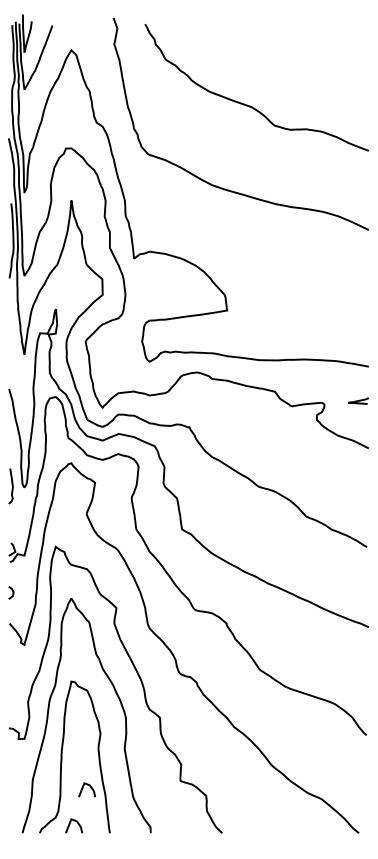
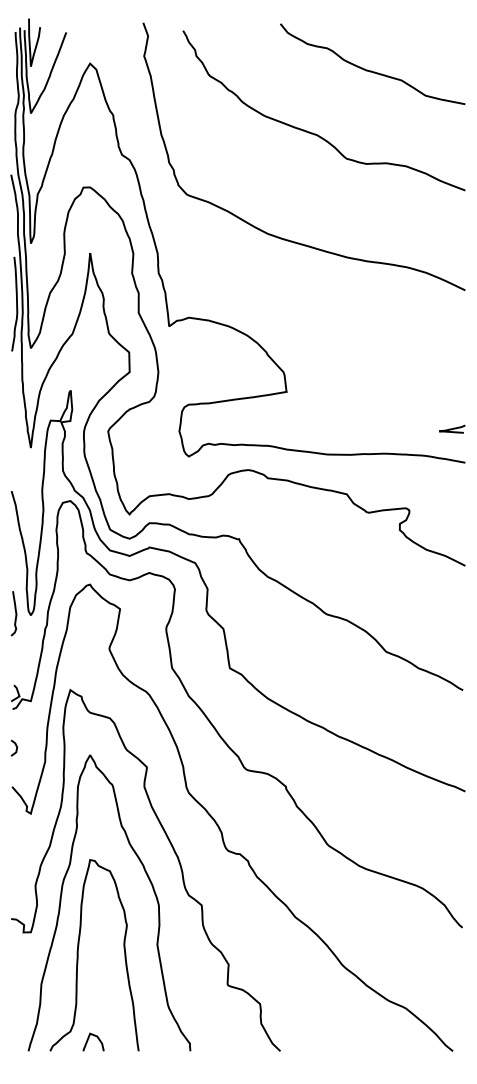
curve: (294, 55) -> (371, 70), added
curve: (358, 400) -> (452, 428), moved
curve: (83, 788) -> (105, 994), removed

